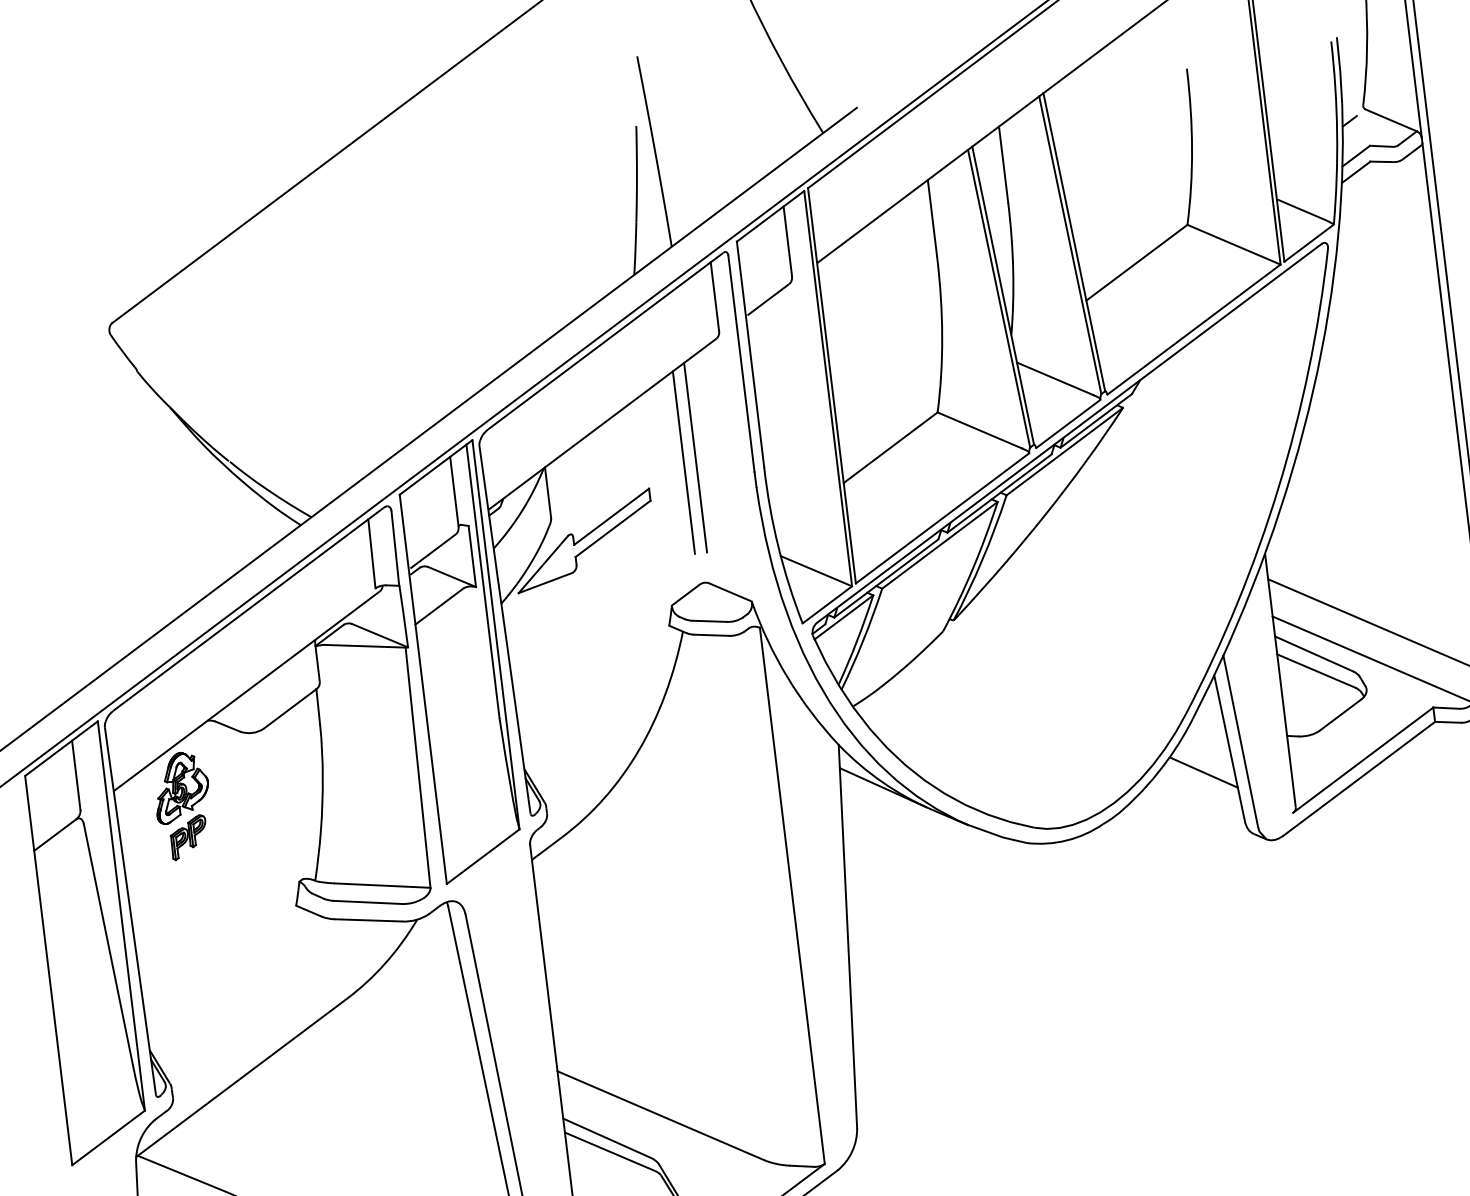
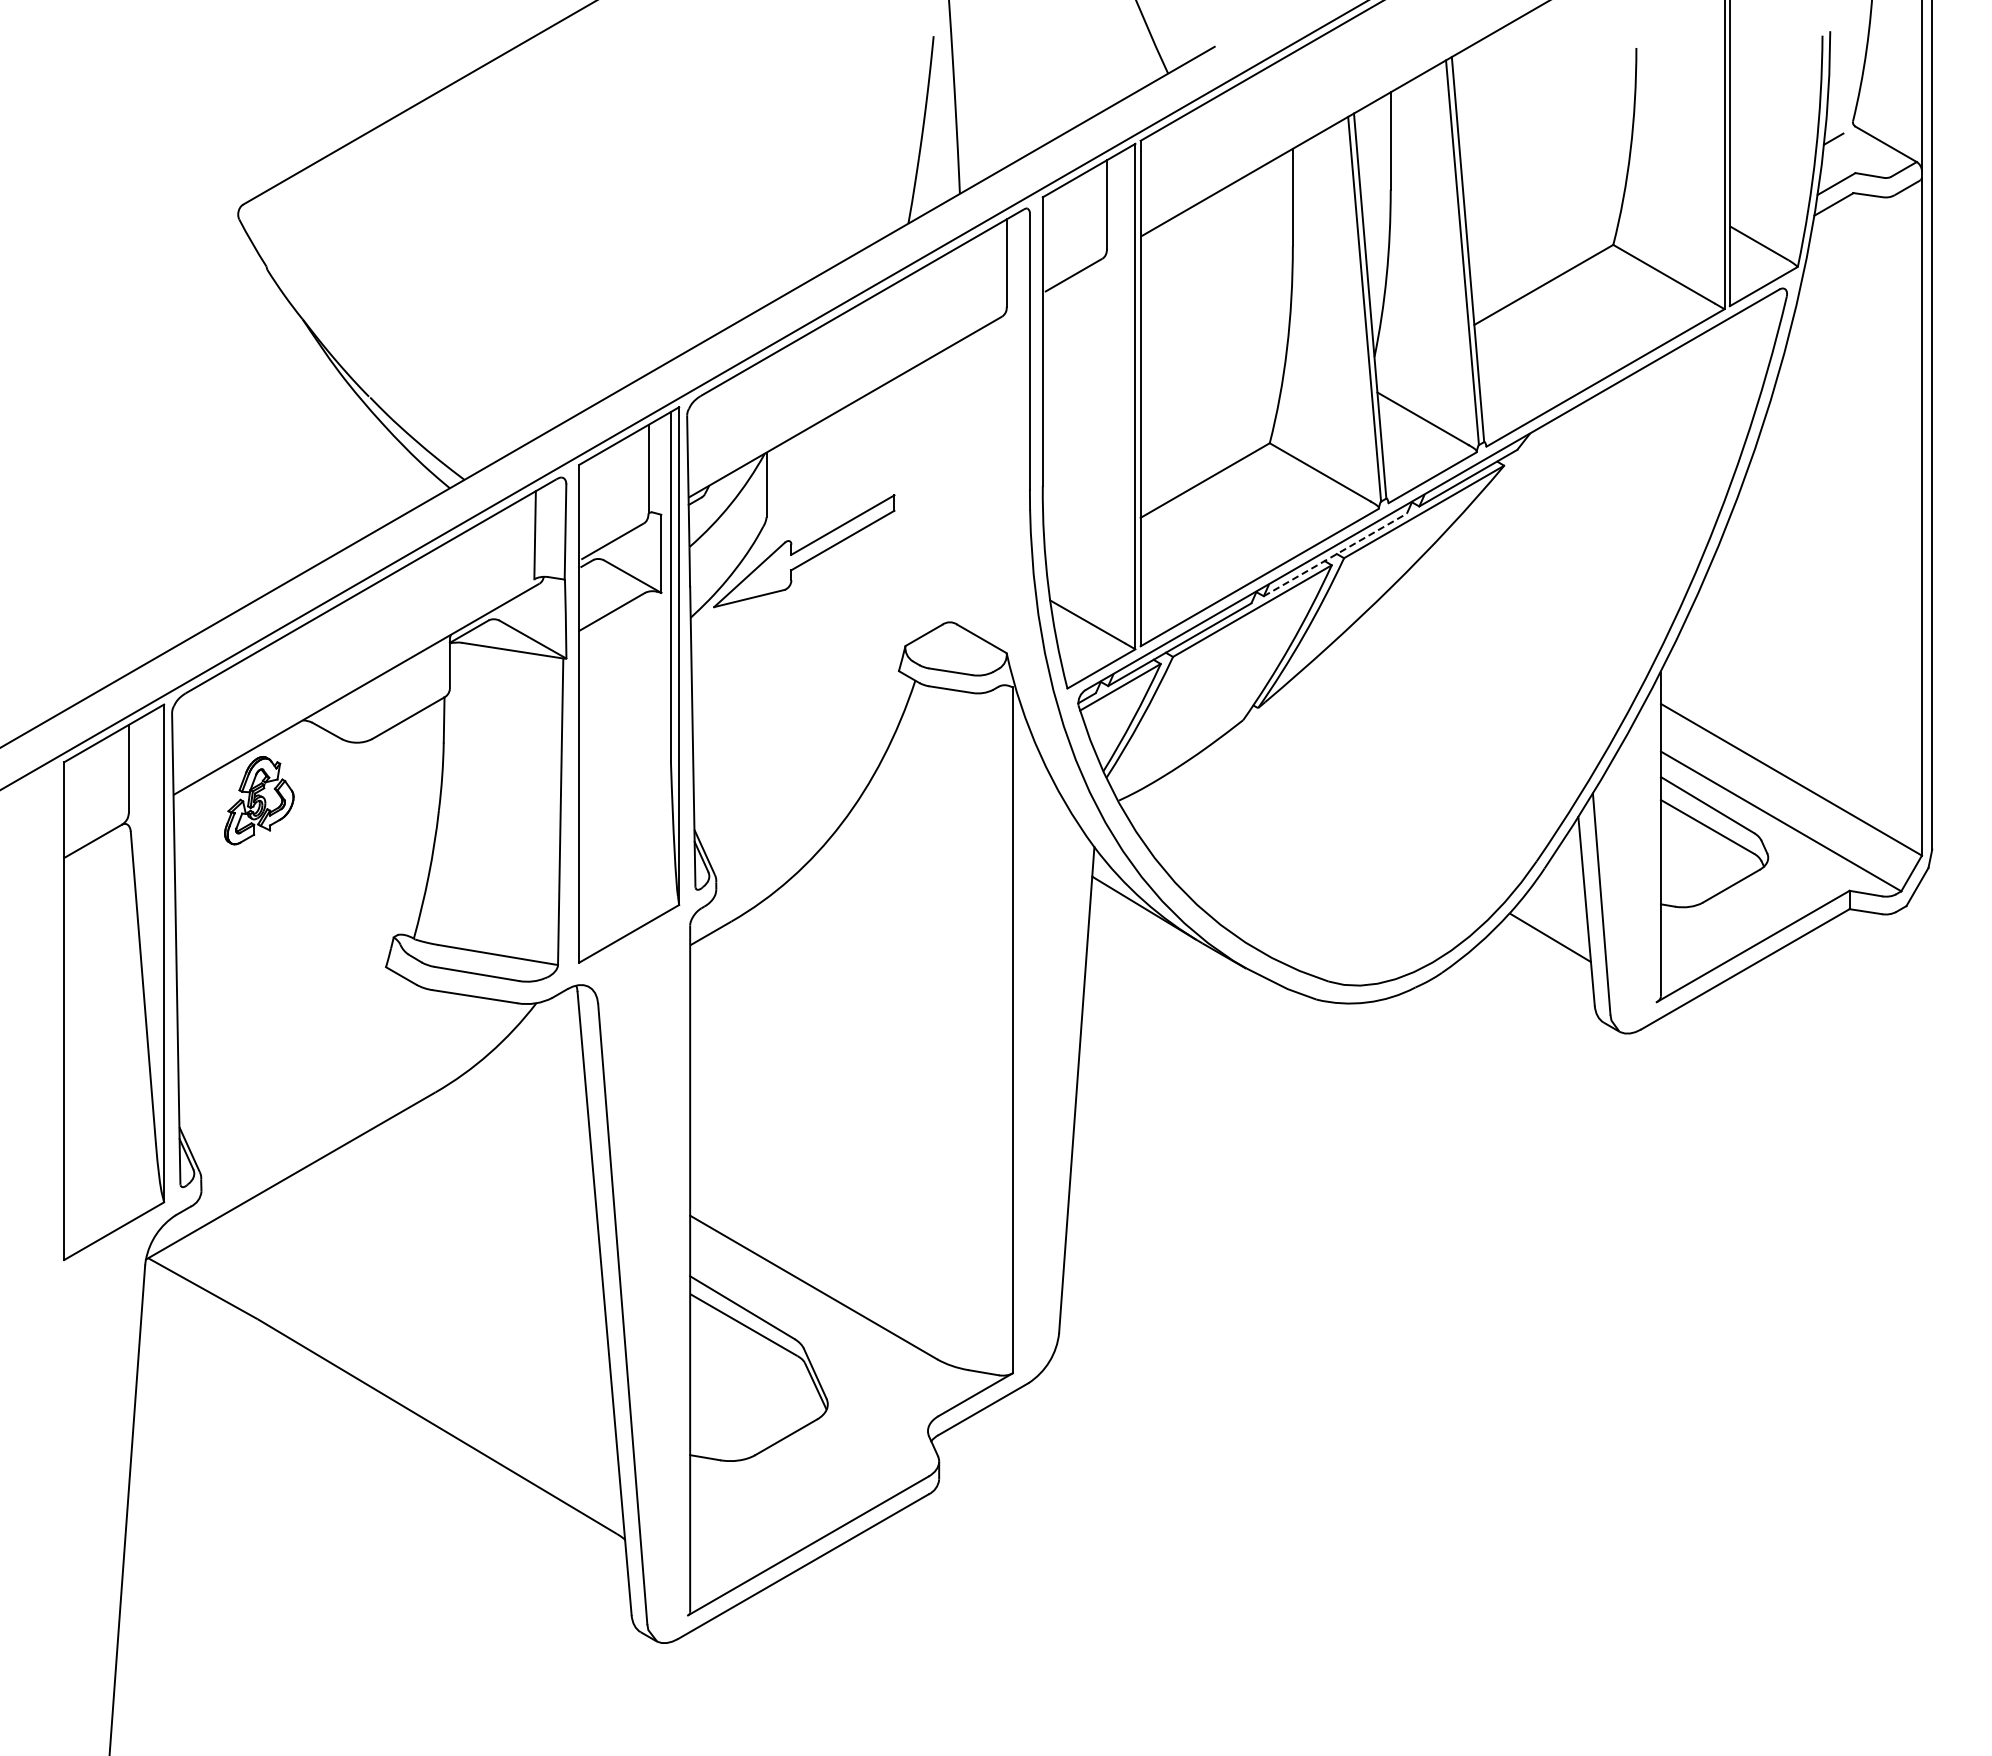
line: (695, 457) -> (957, 463), removed
line: (684, 462) -> (942, 467), removed
line: (999, 493) -> (1335, 554), solid -> dashed
part: (189, 837) -> (261, 864), removed

